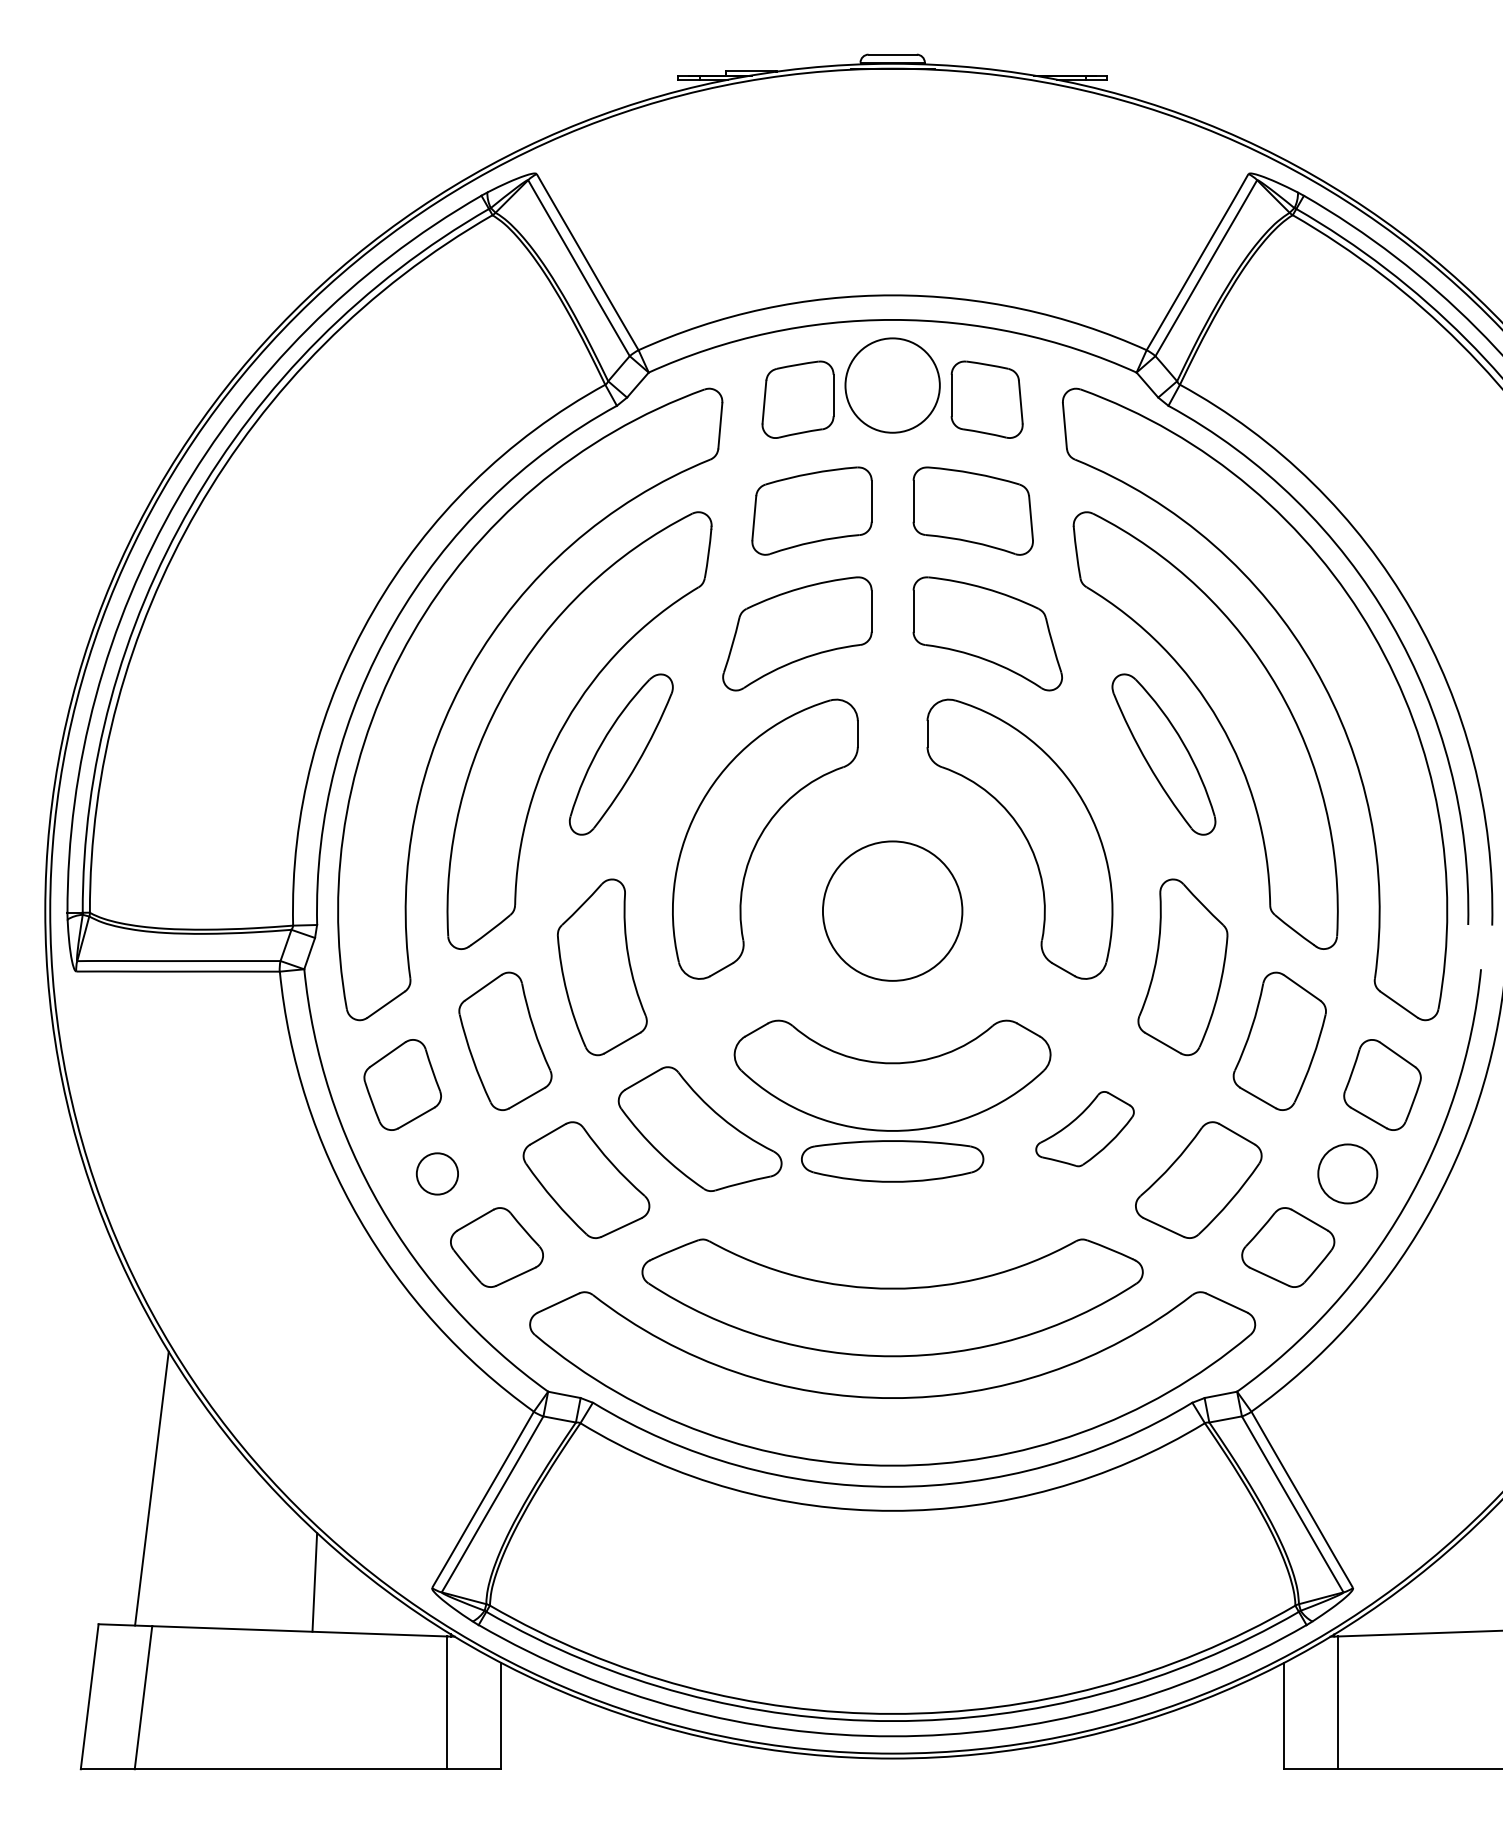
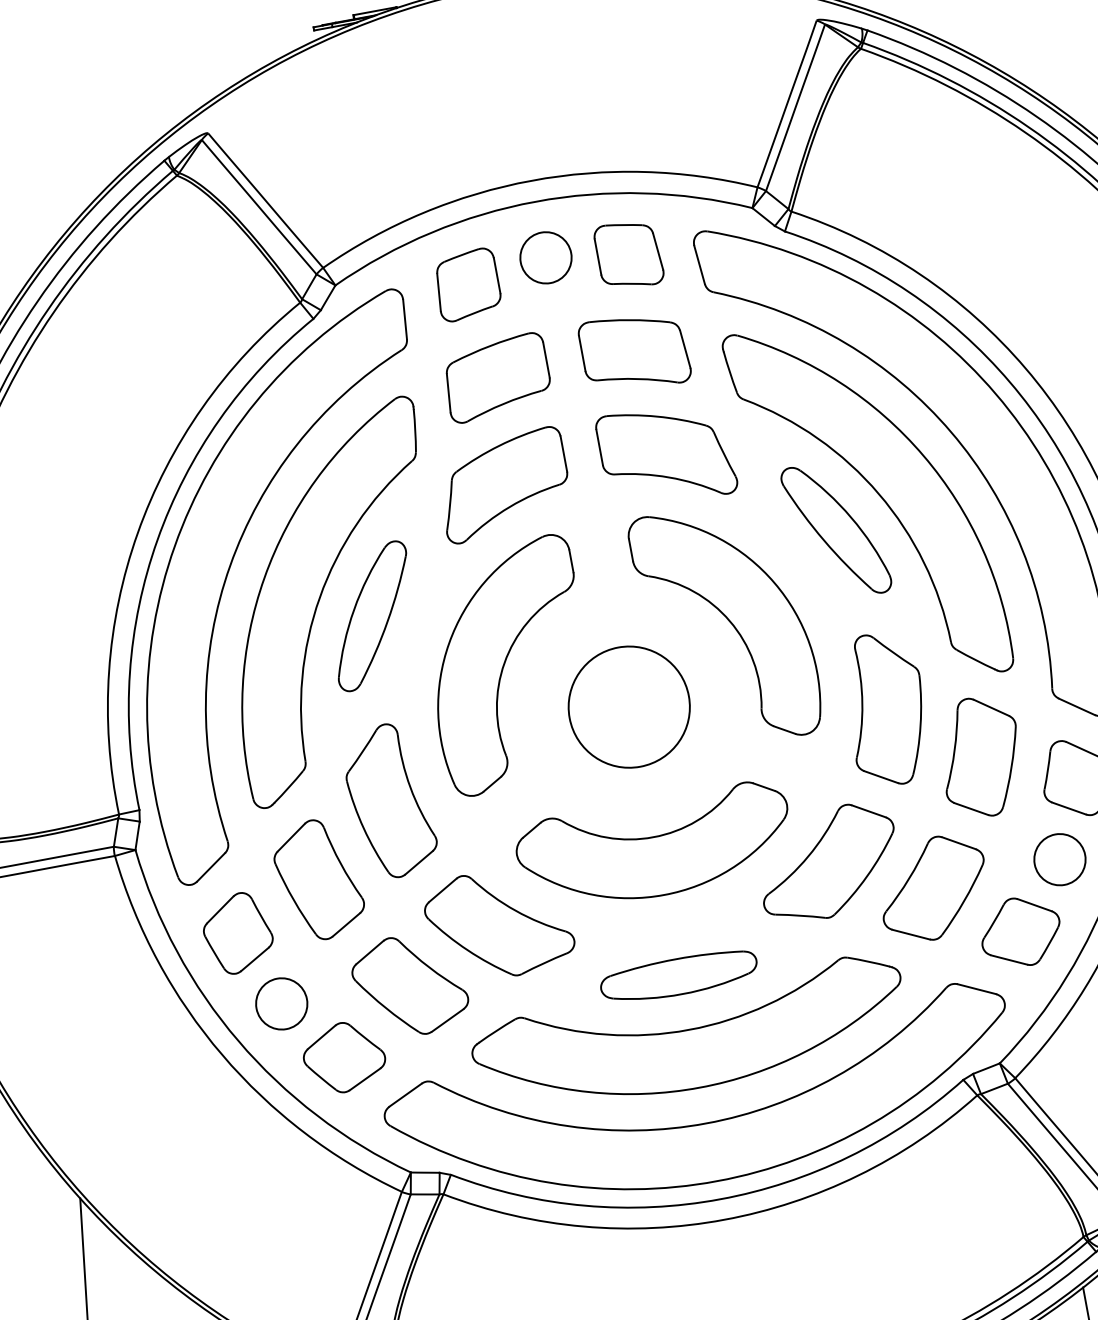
circle: (892, 385) -> (545, 257), size x0.62
part: (1084, 1128) -> (827, 862), size x1.67
part: (892, 1161) -> (679, 976), moved
circle: (436, 1173) -> (280, 1003), size x1.43

